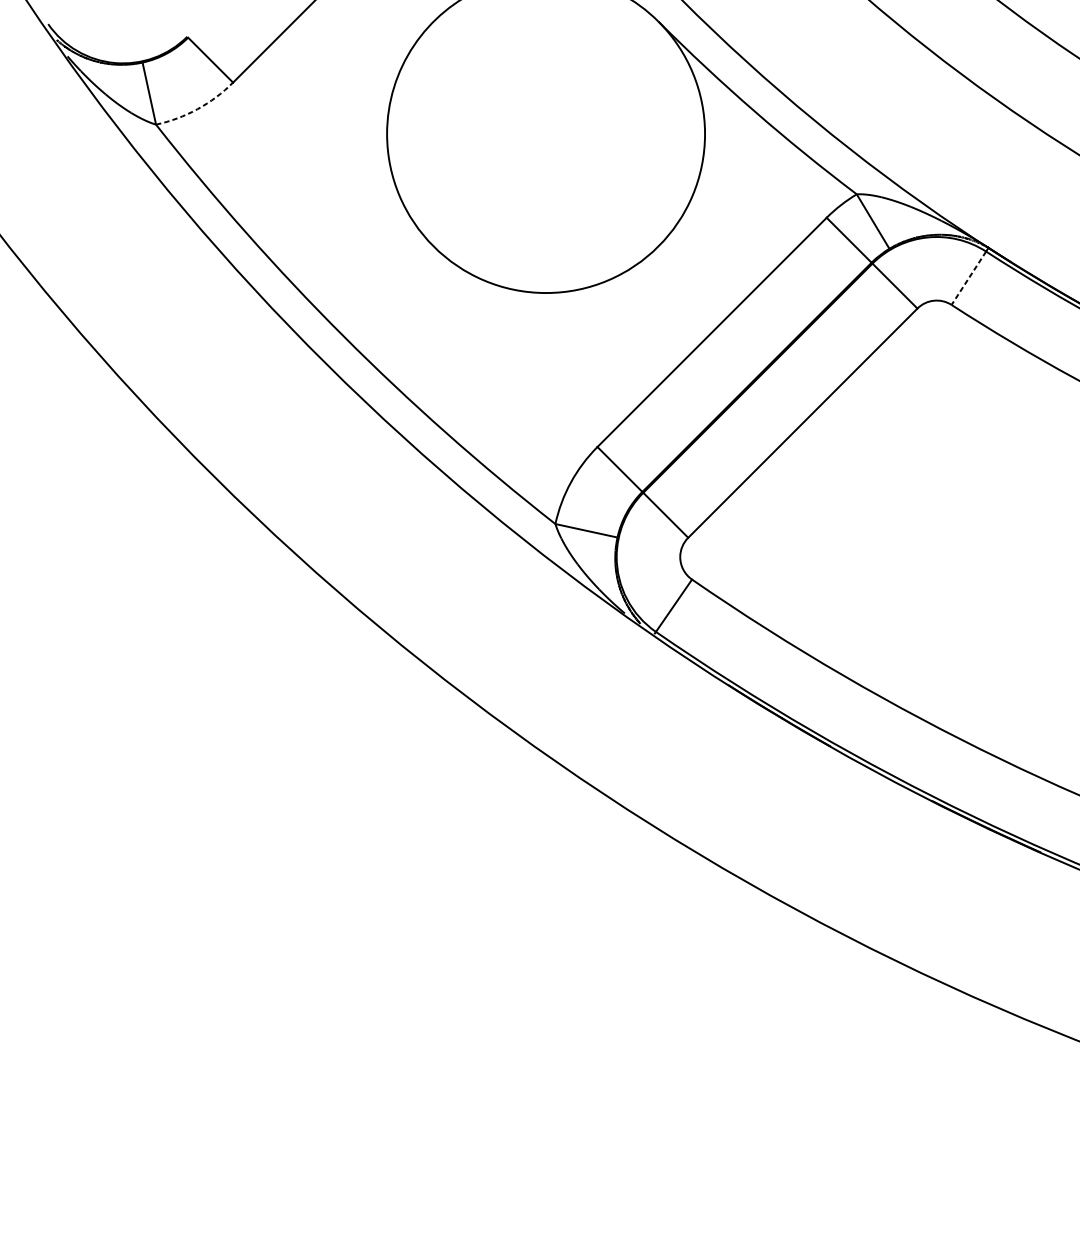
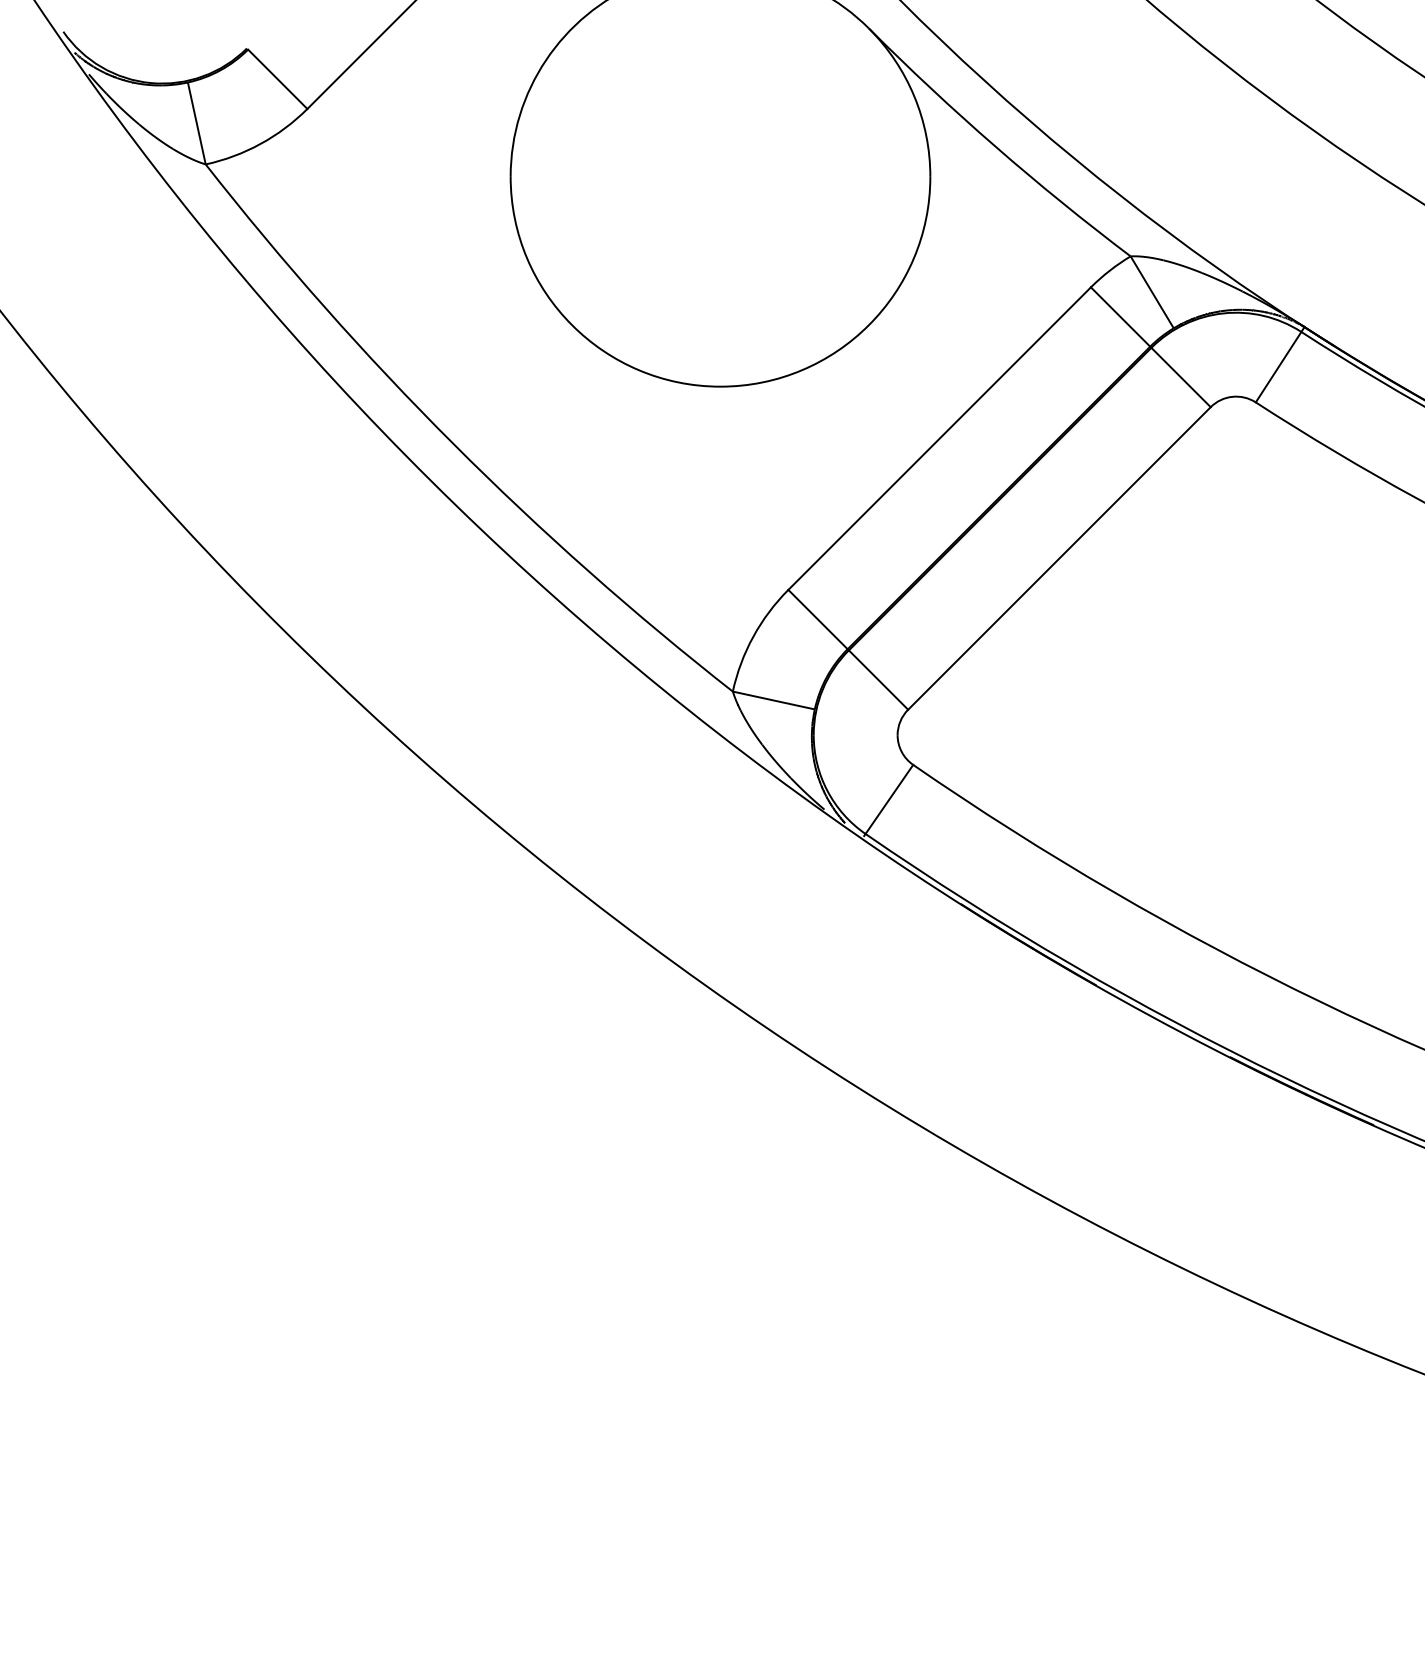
arc: (197, 108) -> (260, 143), dashed -> solid
line: (968, 278) -> (1278, 367), dashed -> solid

